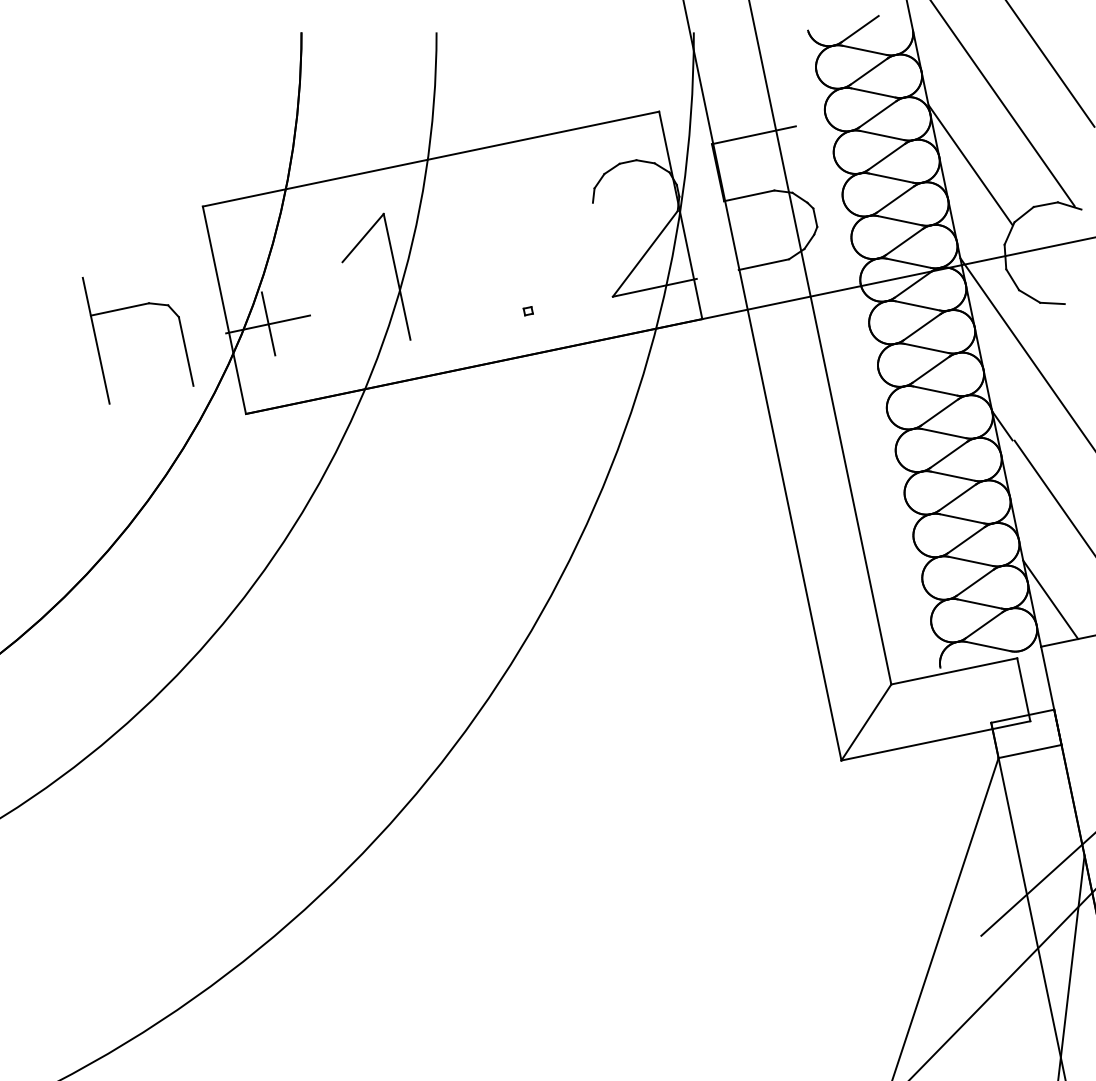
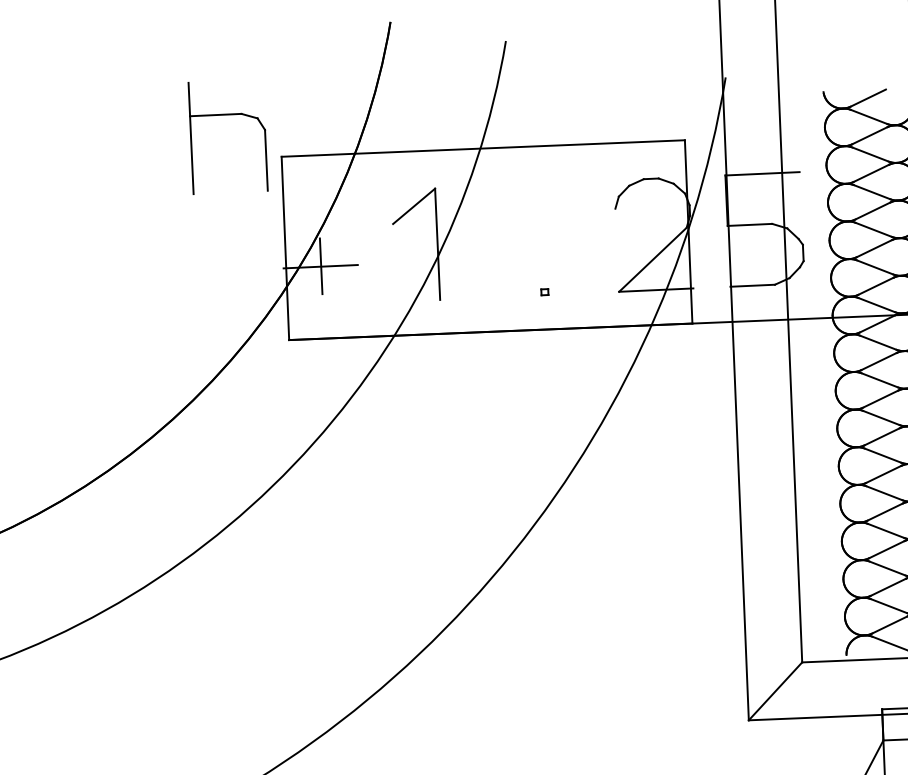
part: (130, 308) -> (224, 115), moved

